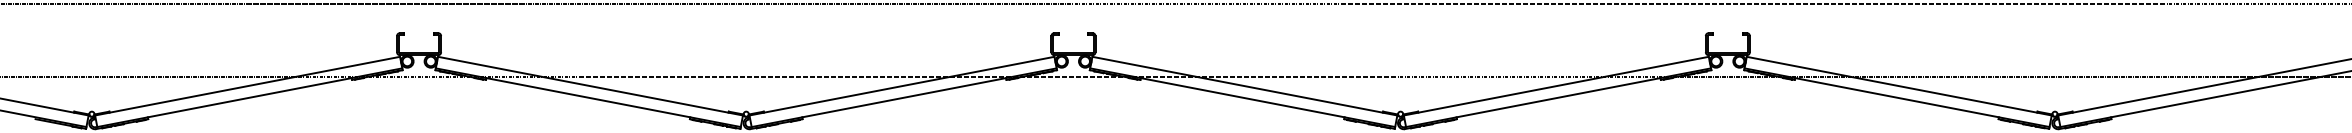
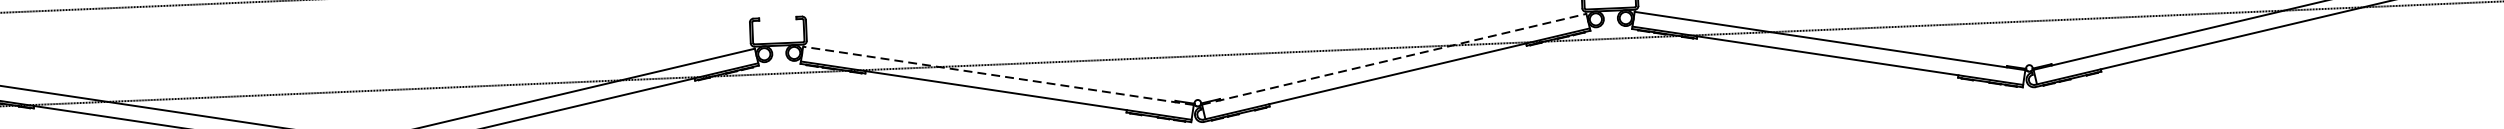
line: (1244, 86) -> (997, 76), solid -> dashed
line: (1556, 86) -> (1394, 59), solid -> dashed

